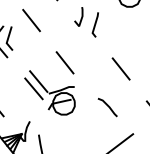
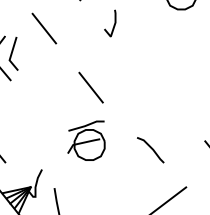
line: (94, 24) -> (132, 34), removed
line: (120, 68) -> (168, 95), removed
line: (38, 81) -> (54, 113), removed
line: (33, 88) -> (47, 123), removed

